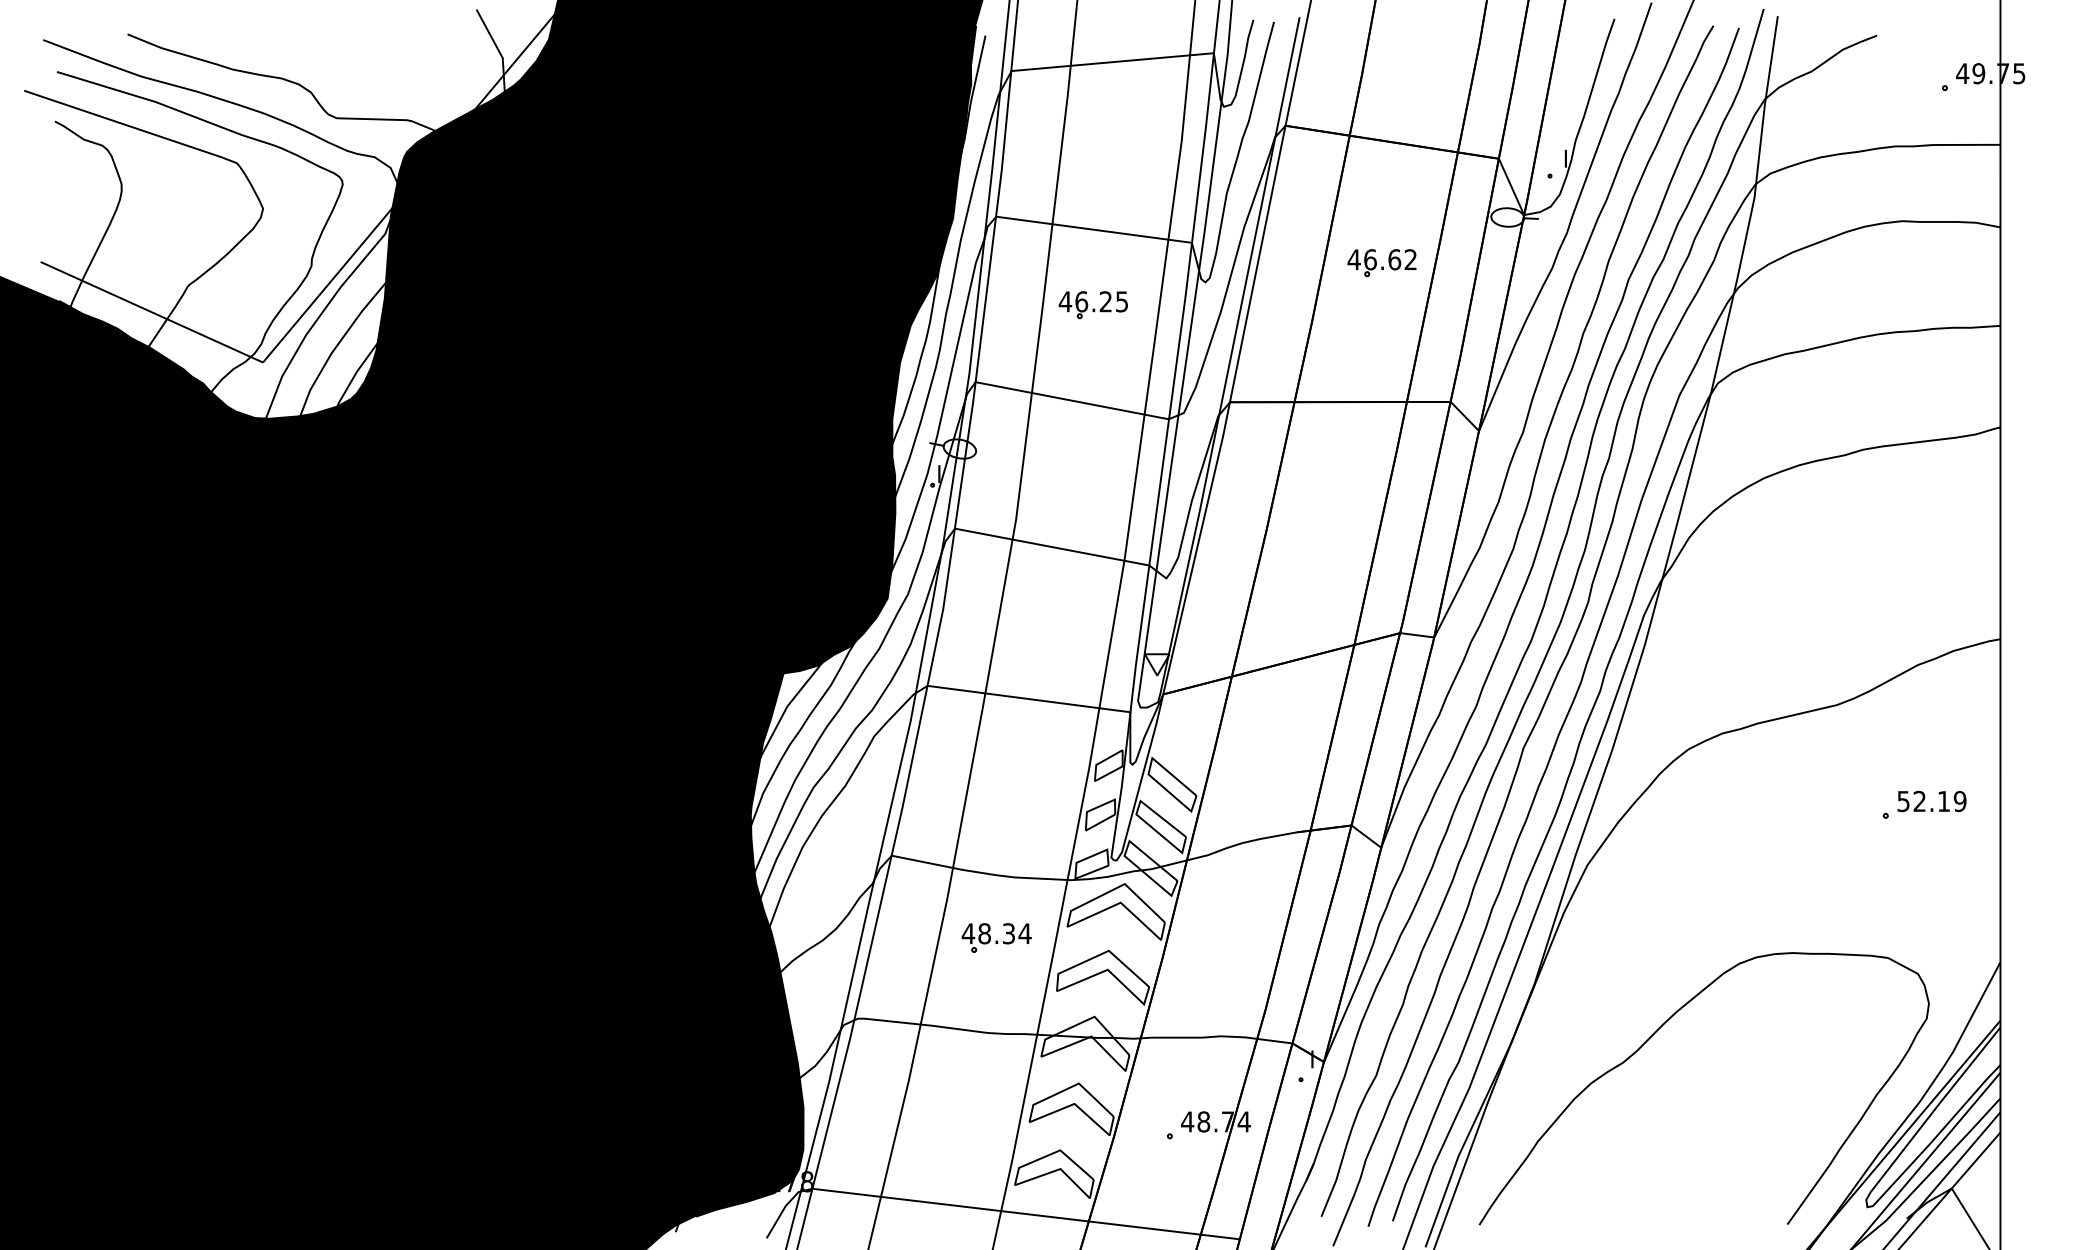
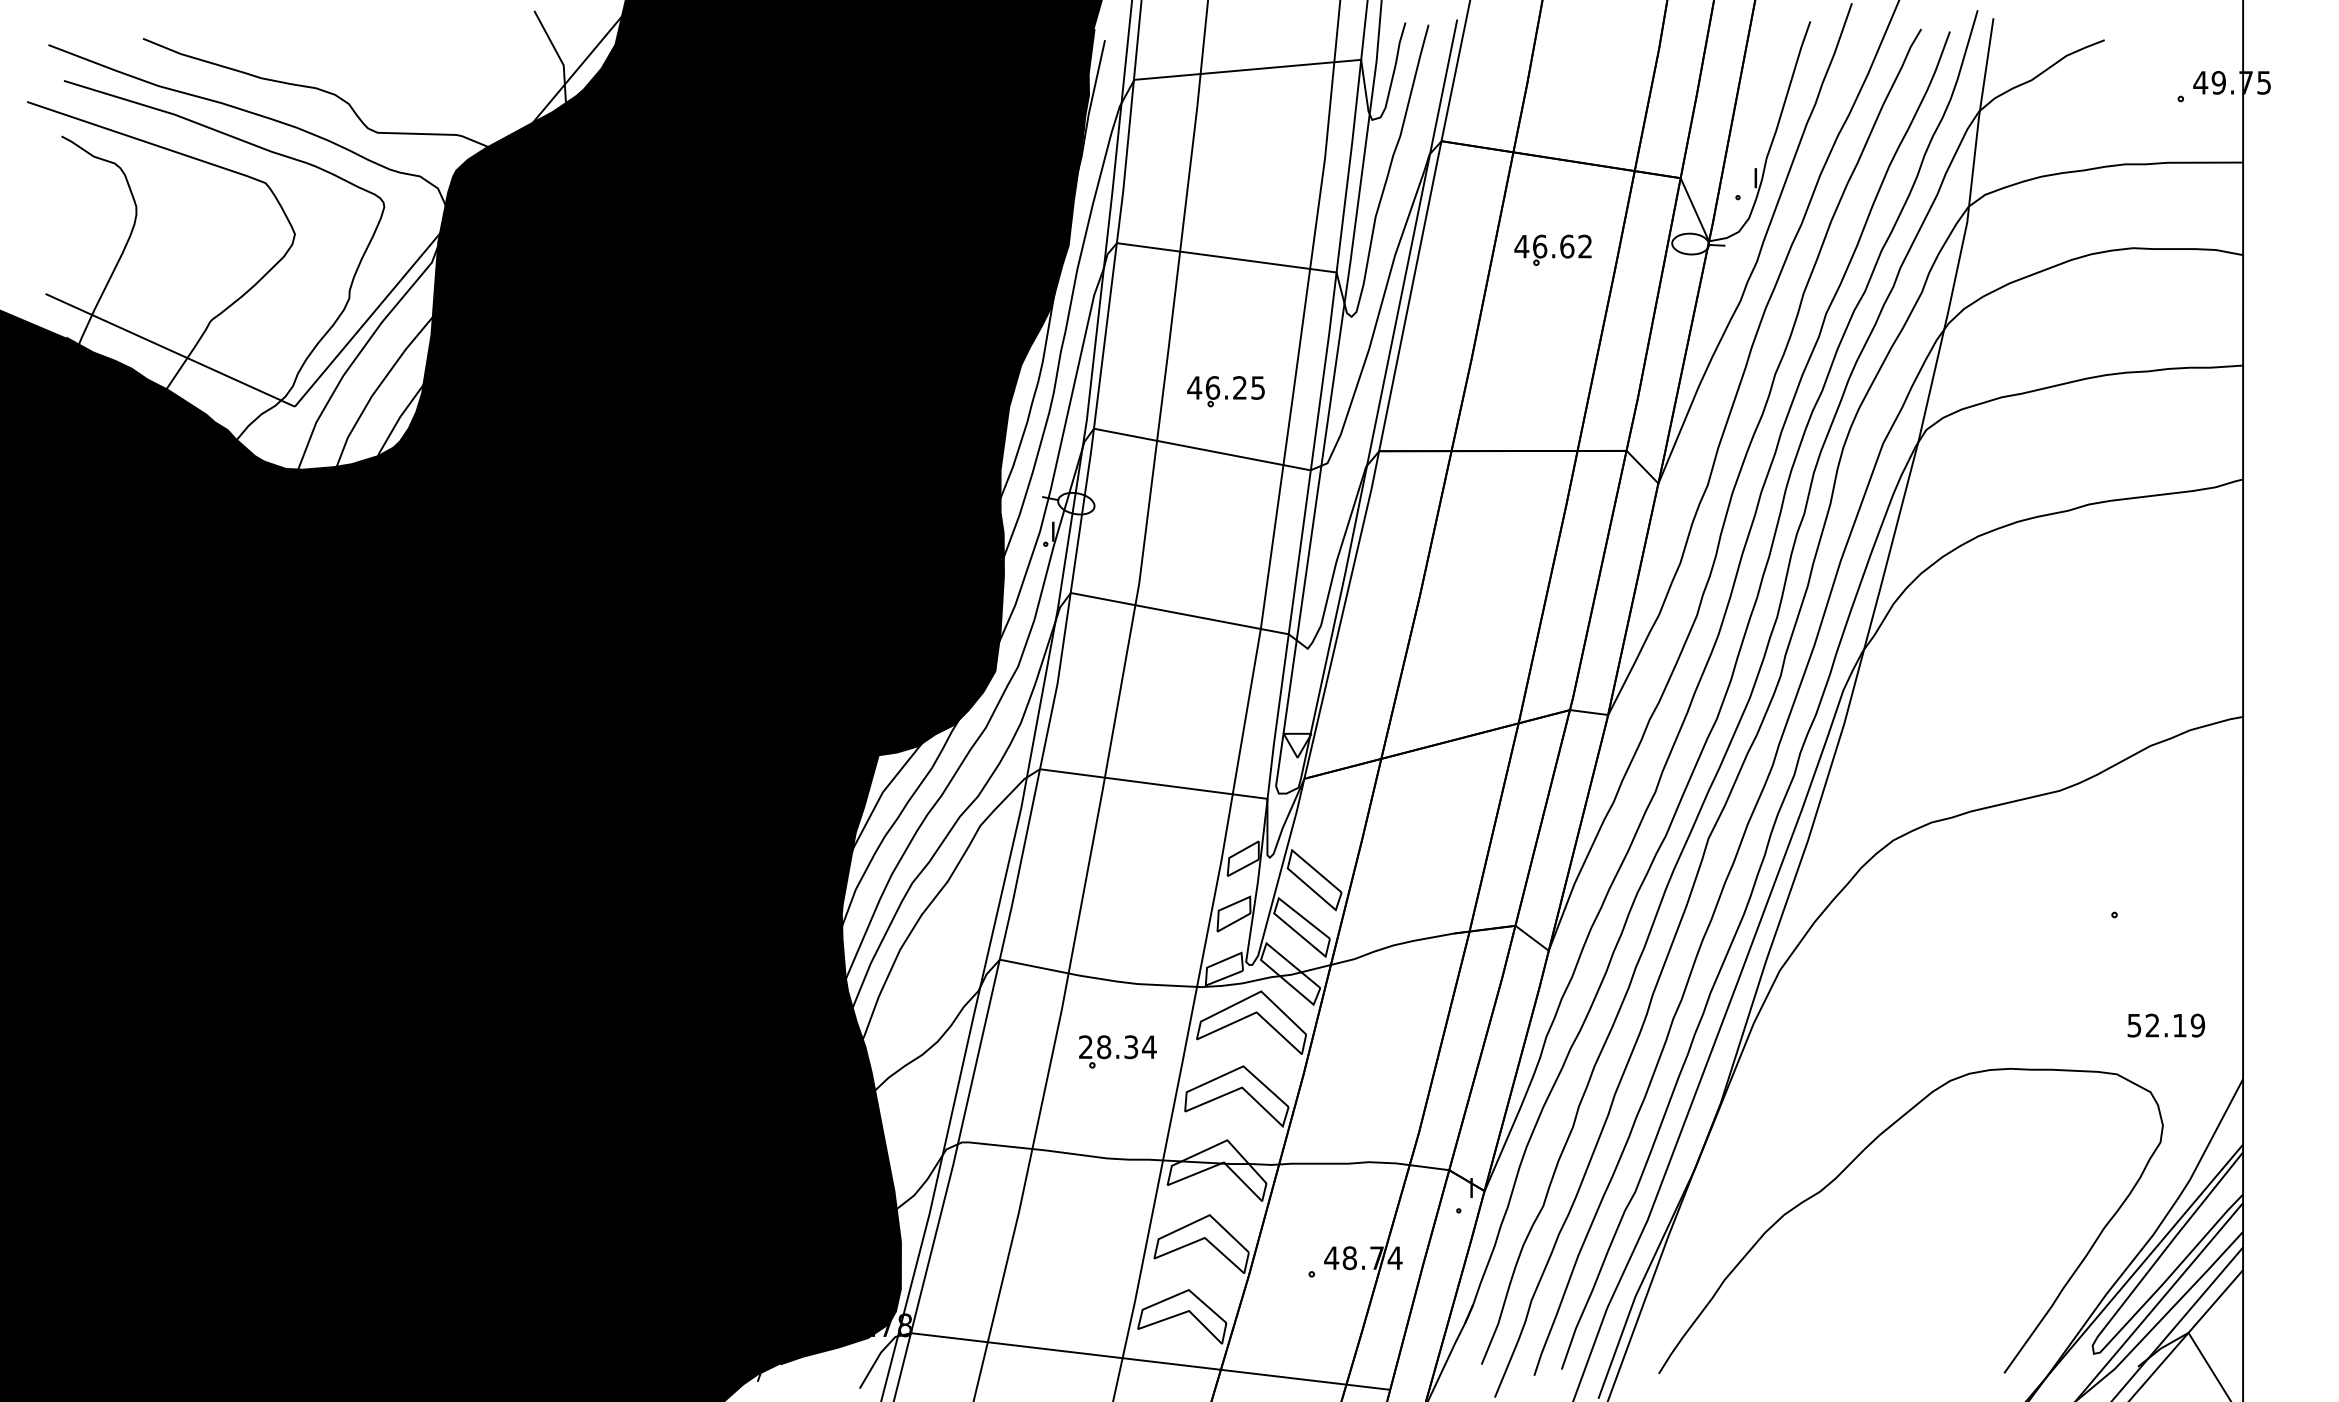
part: (1381, 263) -> (1552, 250), moved
part: (1092, 305) -> (1225, 392), moved
text: (1931, 801) -> (2165, 1025), moved
text: (968, 933) -> (1085, 1046), 48.34 -> 28.34

